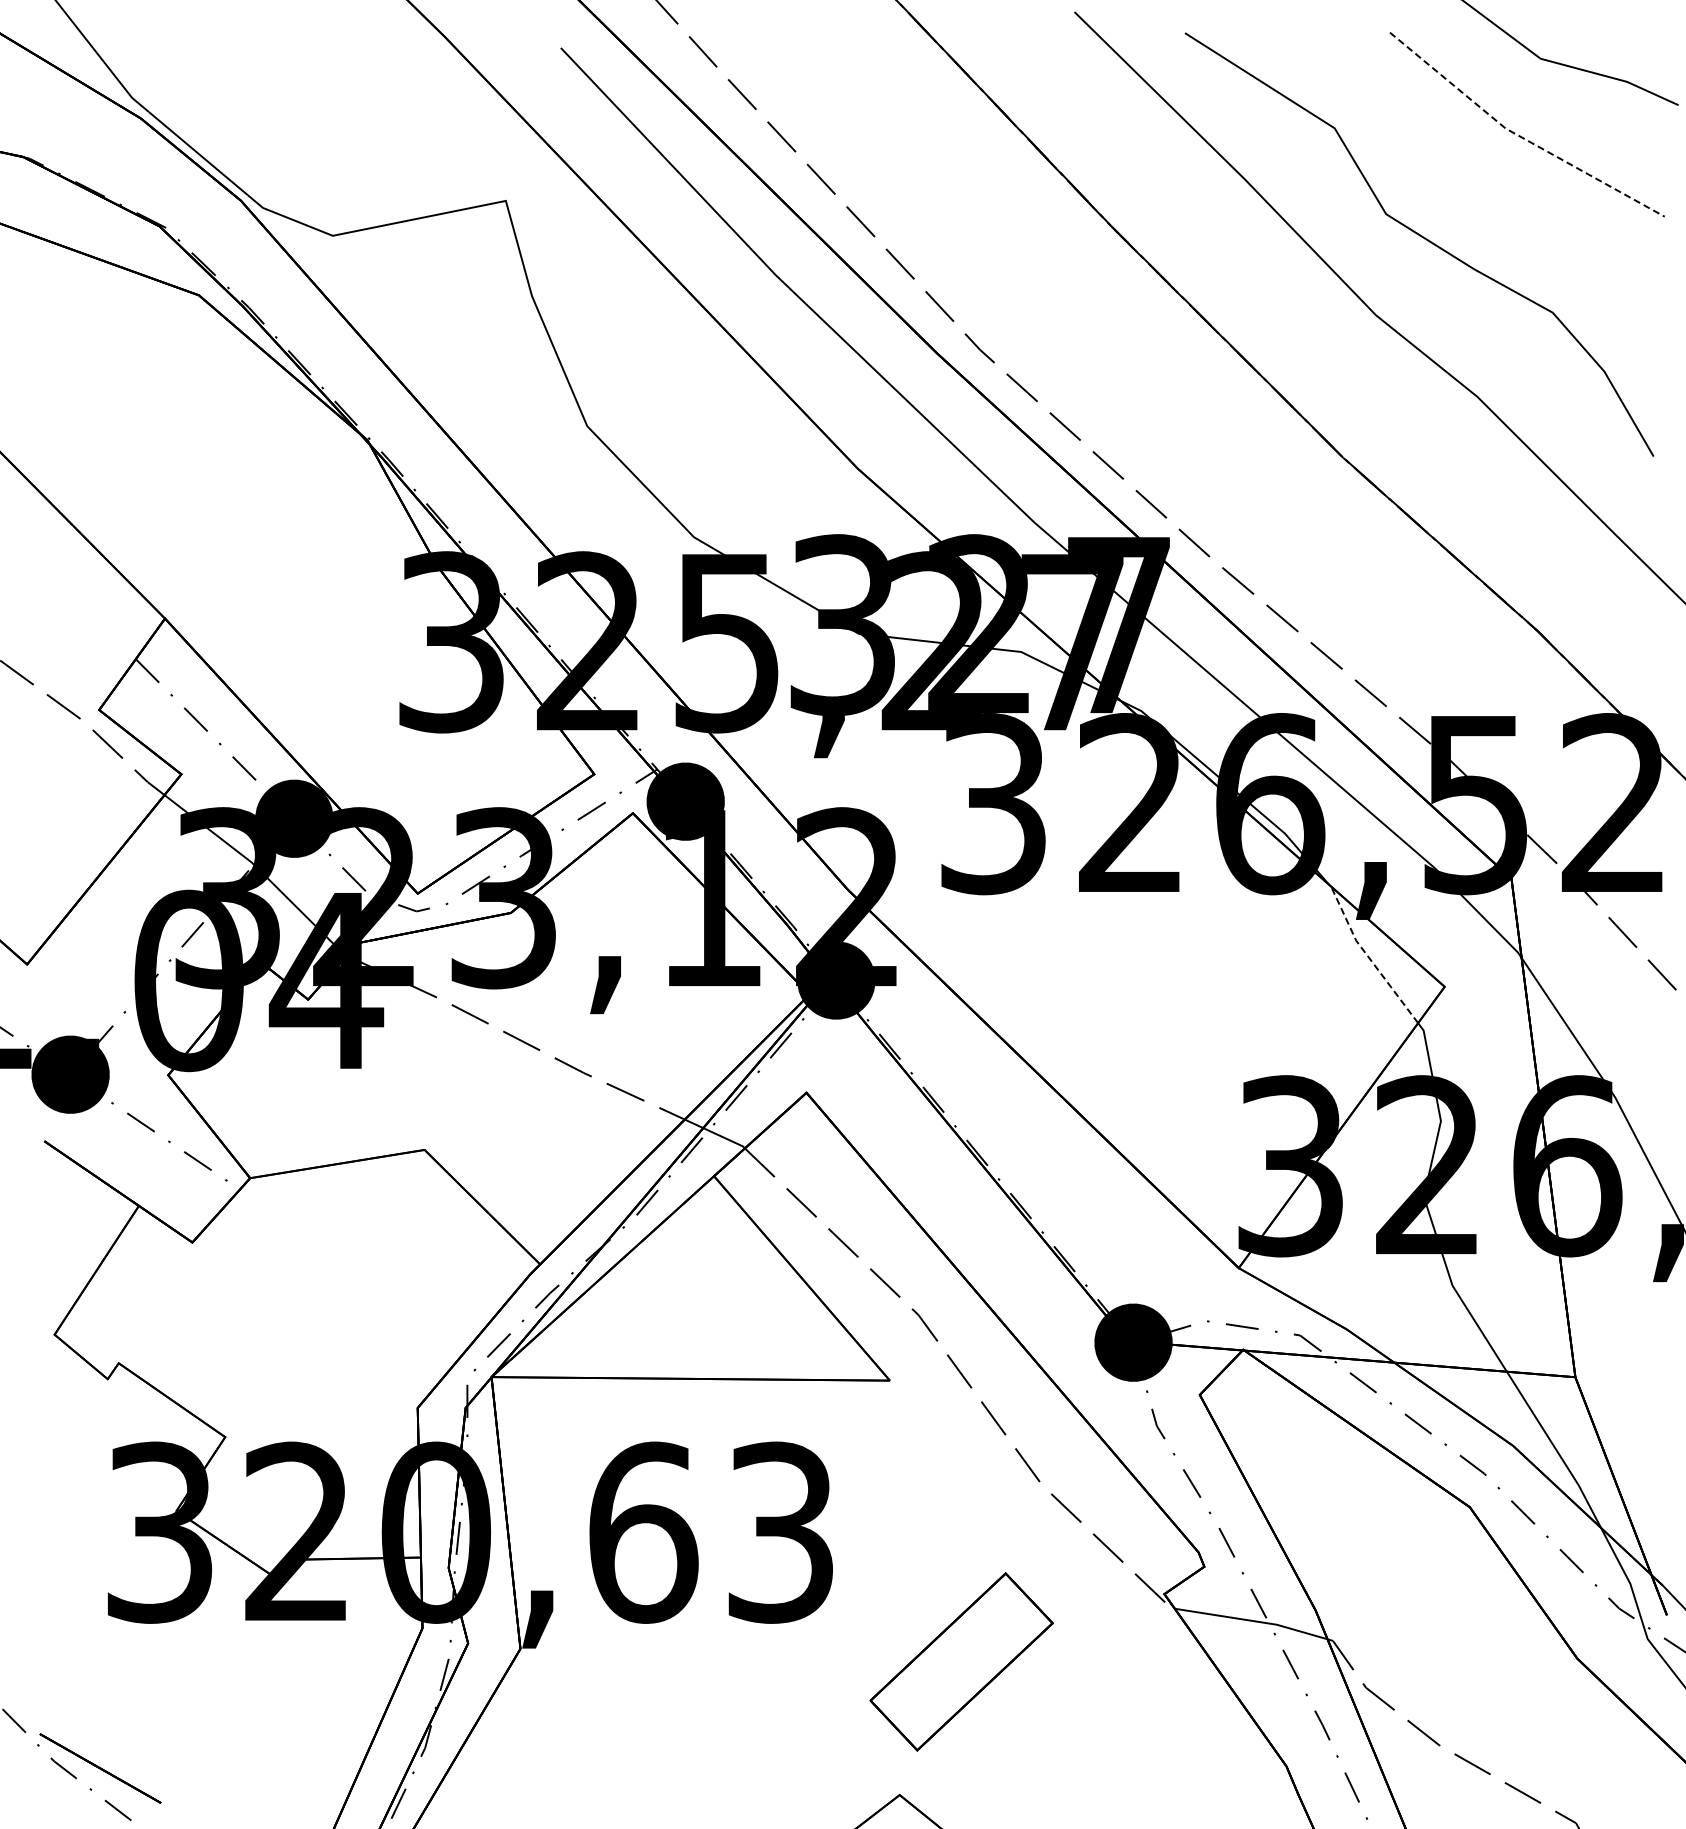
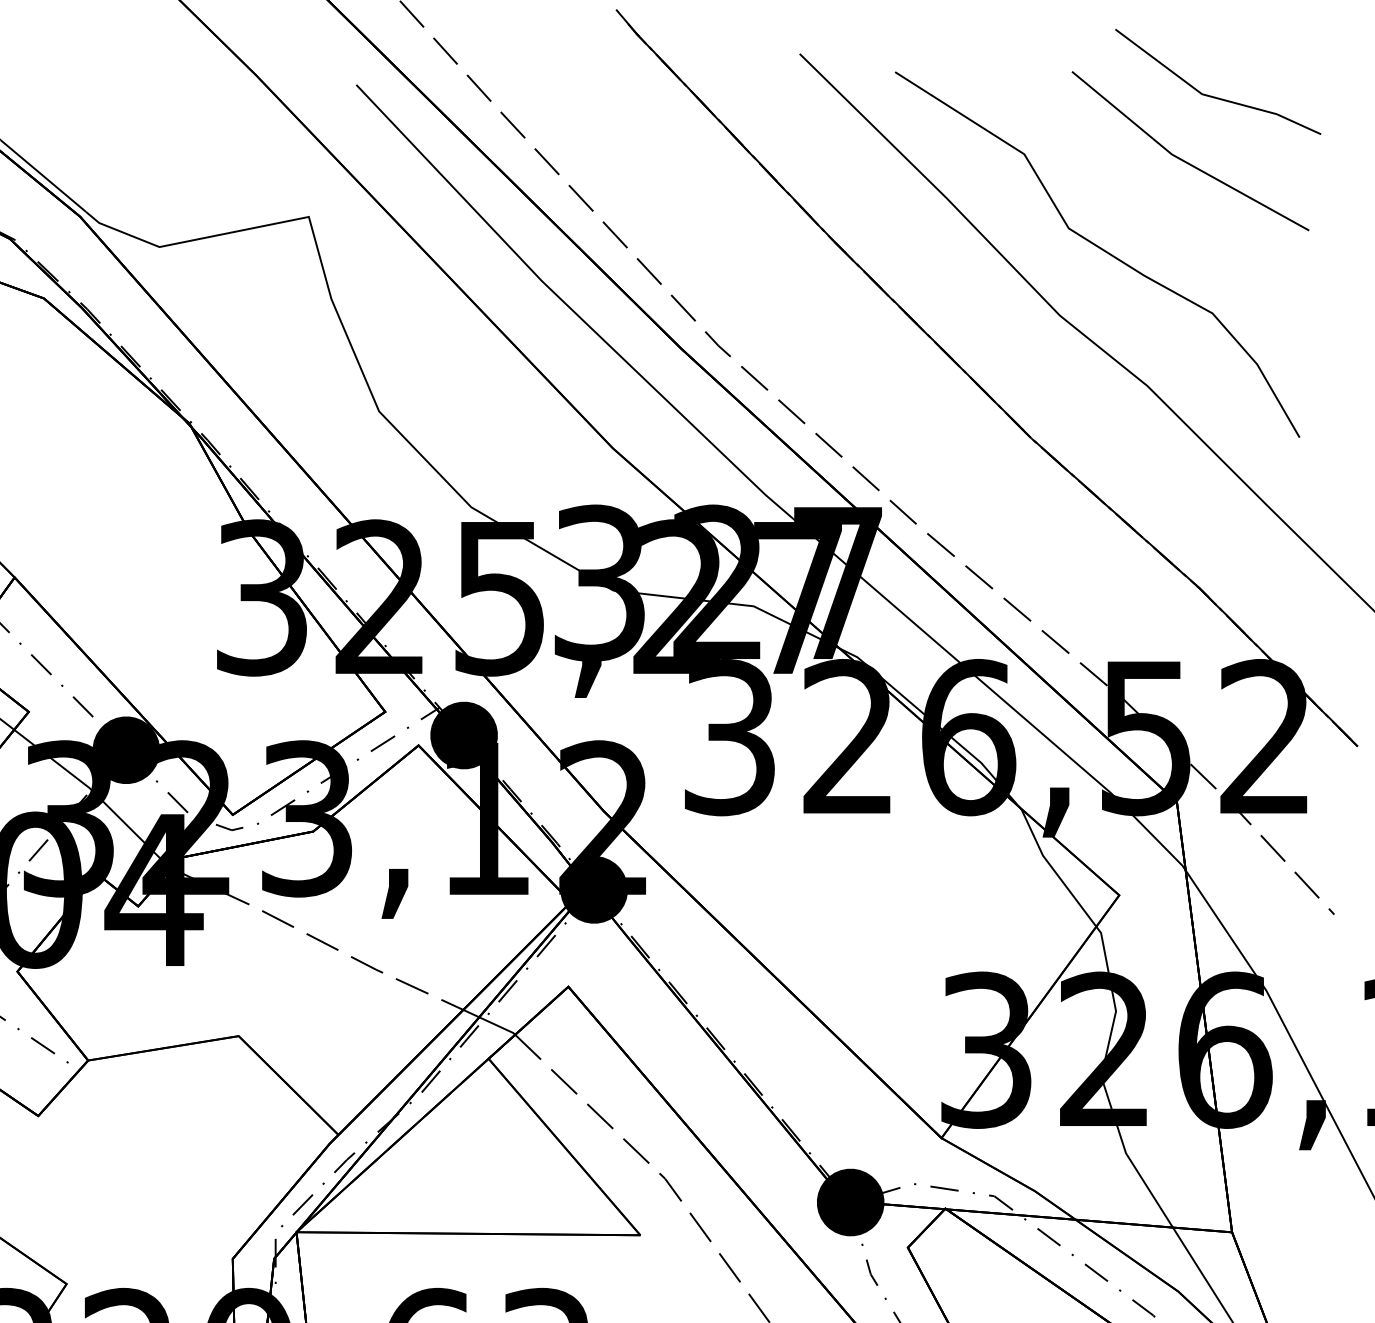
line: (1518, 135) -> (1182, 160), dashed -> solid
line: (1367, 955) -> (1052, 868), dashed -> solid

